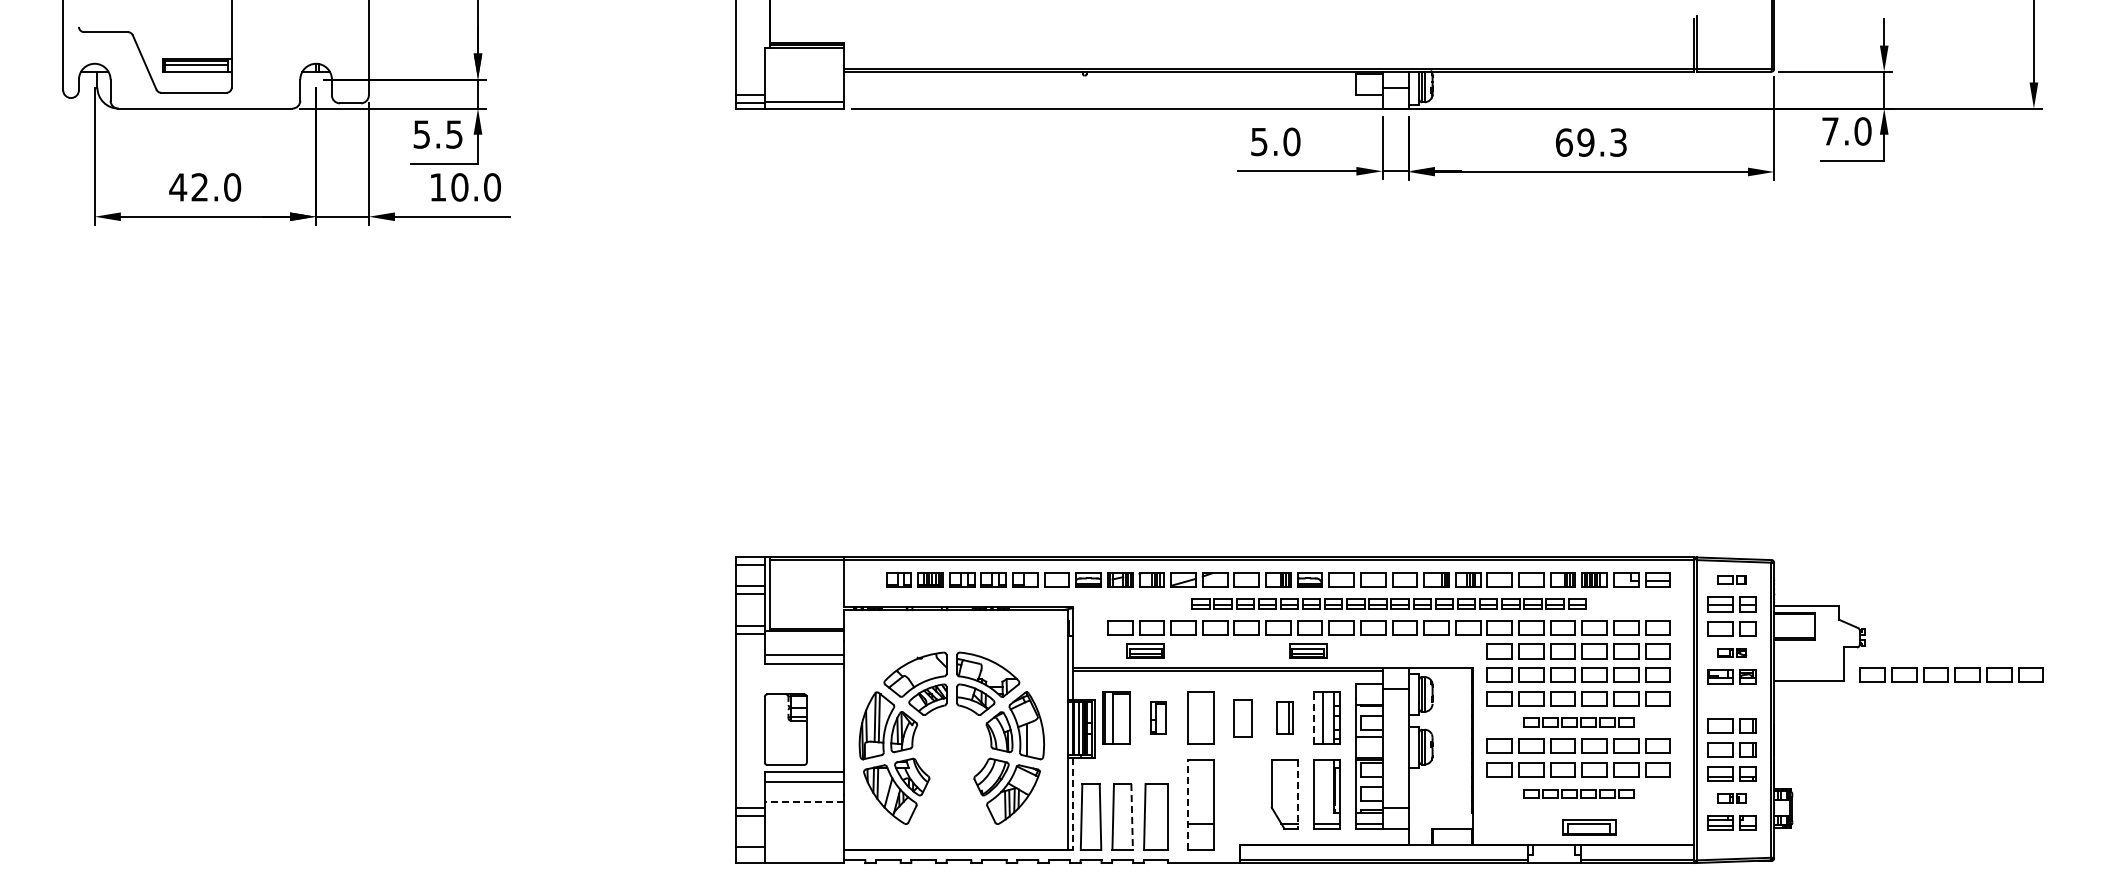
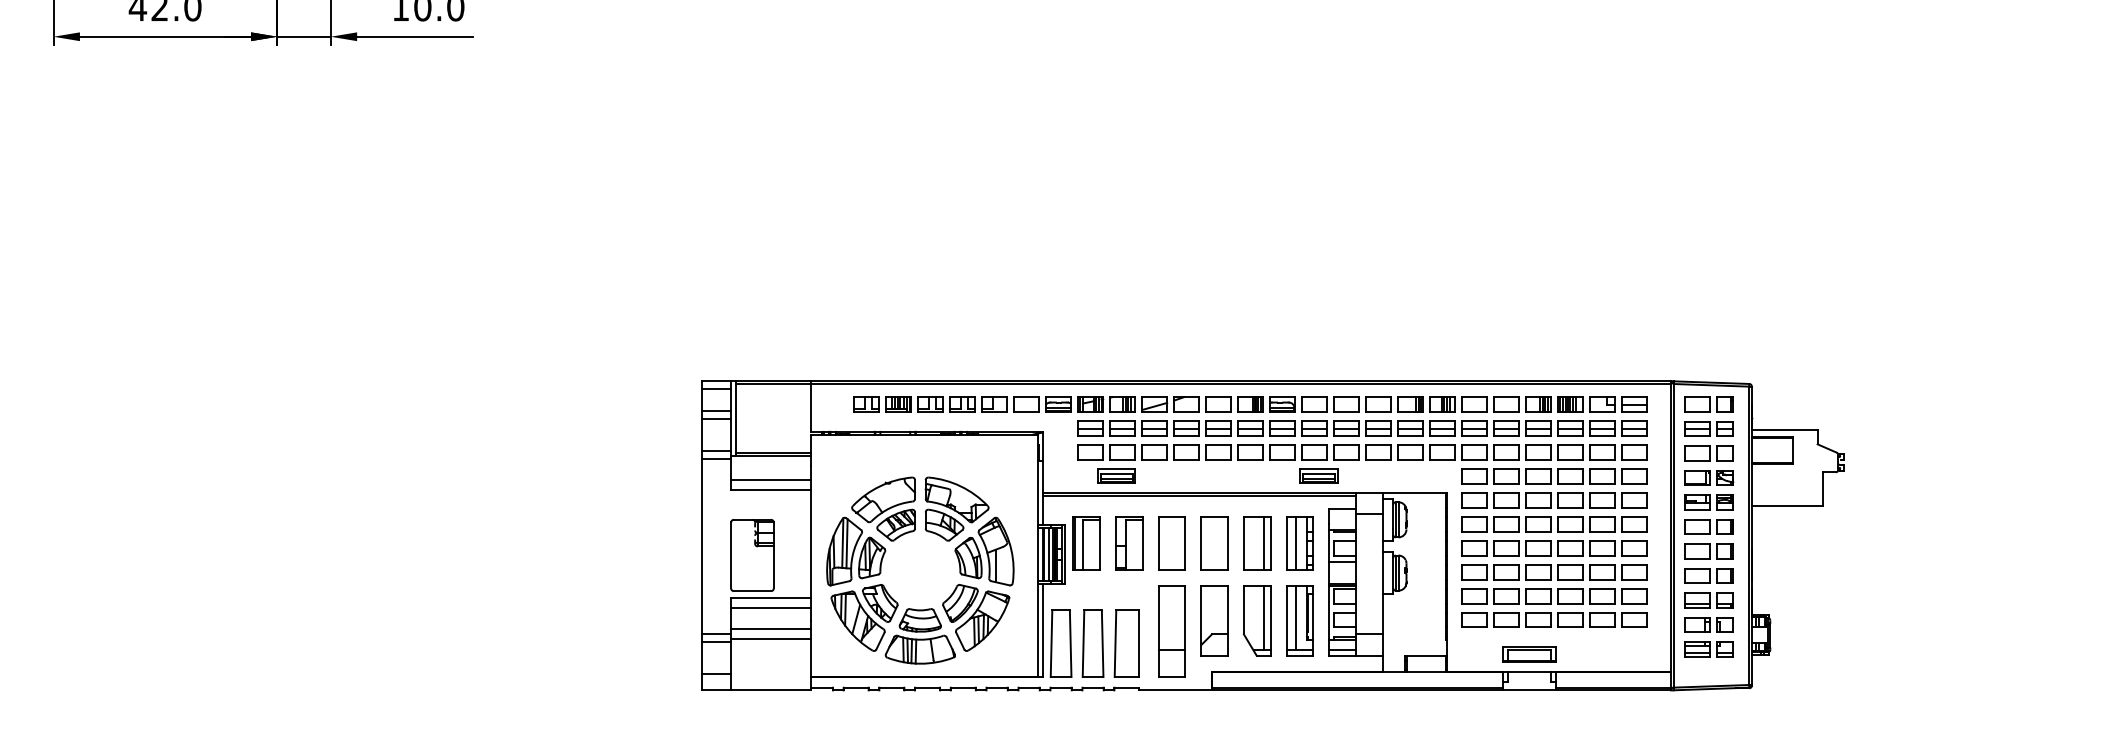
part: (1731, 579) -> (1708, 403), size x1.67
part: (1388, 603) -> (1361, 427), size x1.43
part: (1308, 650) -> (1319, 475), moved
part: (1731, 652) -> (1708, 477), size x1.67
part: (1951, 674) -> (1931, 499), removed
part: (1731, 701) -> (1708, 526), added
part: (1158, 717) -> (1129, 543), size x1.67
part: (1242, 717) -> (1214, 543), size x1.43
part: (1284, 717) -> (1256, 543), size x1.67
line: (1313, 717) -> (1286, 543), dashed -> solid
part: (1578, 722) -> (1554, 548), size x1.67
line: (1291, 791) -> (1263, 617), added
line: (1323, 791) -> (1296, 617), added
part: (1578, 793) -> (1554, 620), size x1.67
part: (1242, 794) -> (1214, 621), added
line: (1298, 795) -> (1270, 622), dashed -> solid
part: (1731, 798) -> (1708, 625), size x1.67
line: (804, 802) -> (771, 629), dashed -> solid
line: (1073, 804) -> (1043, 631), dashed -> solid
line: (1187, 805) -> (1158, 632), dashed -> solid
part: (951, 809) -> (919, 636), added
line: (803, 812) -> (770, 639), added
line: (1132, 816) -> (1103, 643), dashed -> solid
part: (1589, 827) -> (1529, 654), moved

